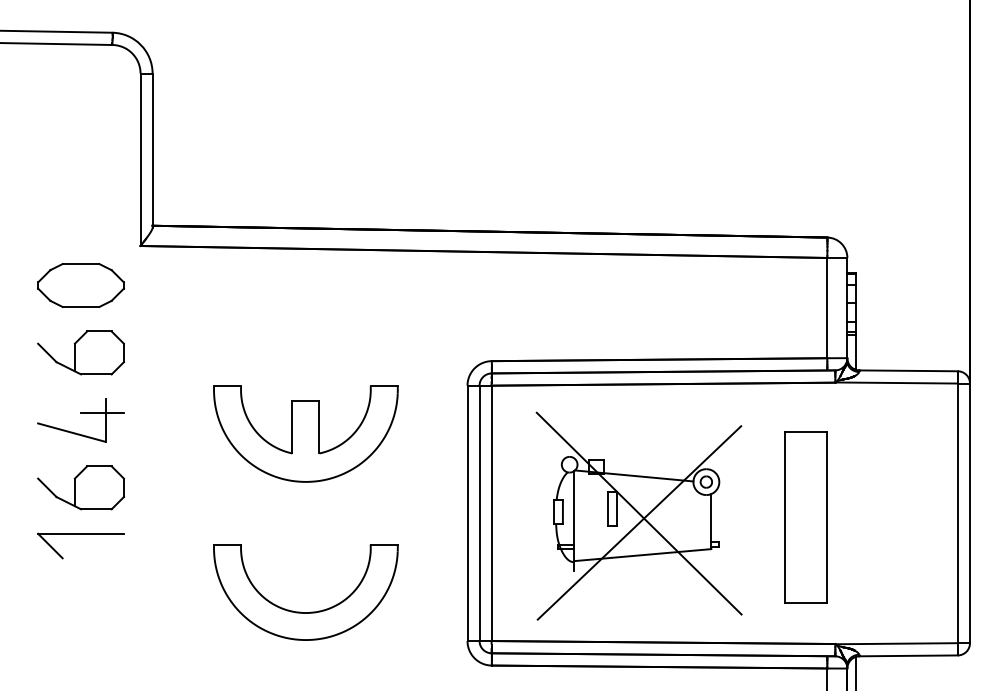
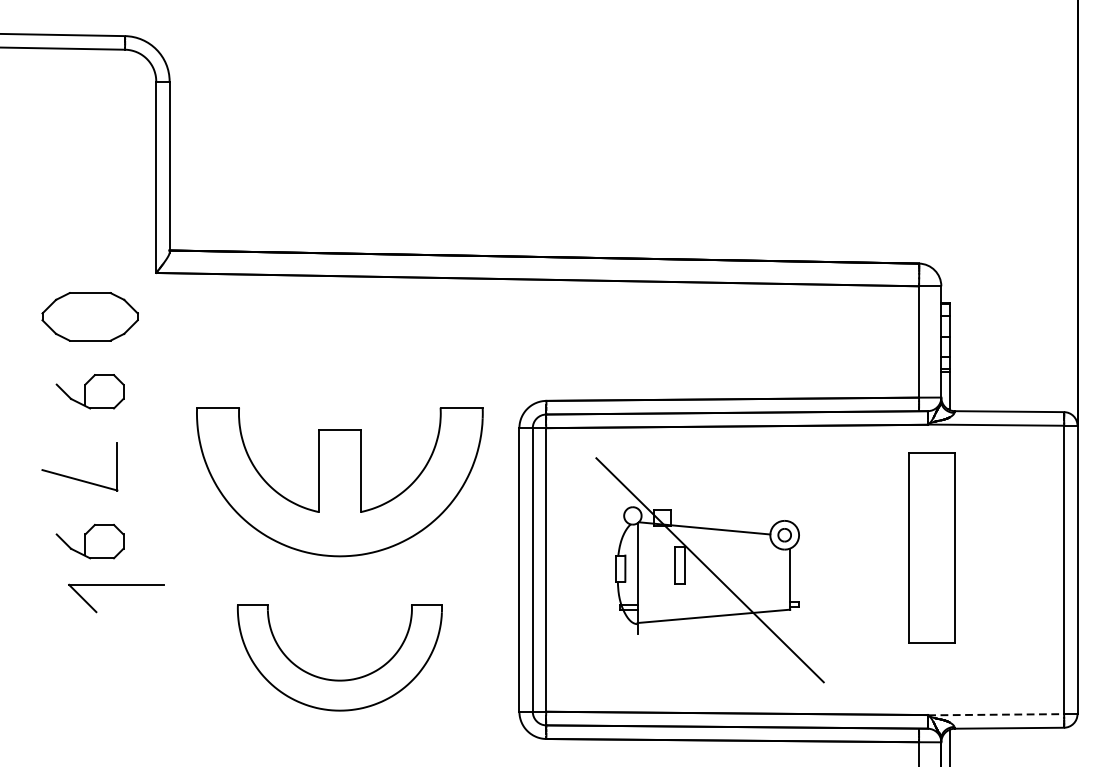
part: (80, 352) -> (89, 391), size x0.7
line: (102, 413) -> (113, 459), removed
part: (305, 433) -> (339, 481), size x1.4
part: (80, 487) -> (89, 541), size x0.7
part: (805, 517) -> (931, 547), moved
line: (639, 522) -> (710, 580), removed
part: (80, 534) -> (116, 585), moved
line: (897, 643) -> (997, 714), solid -> dashed

